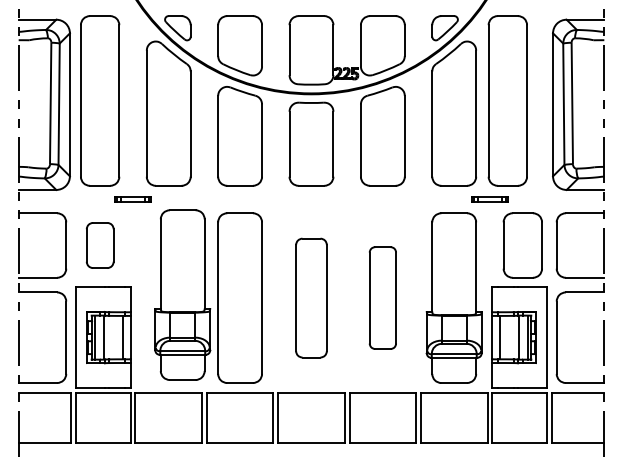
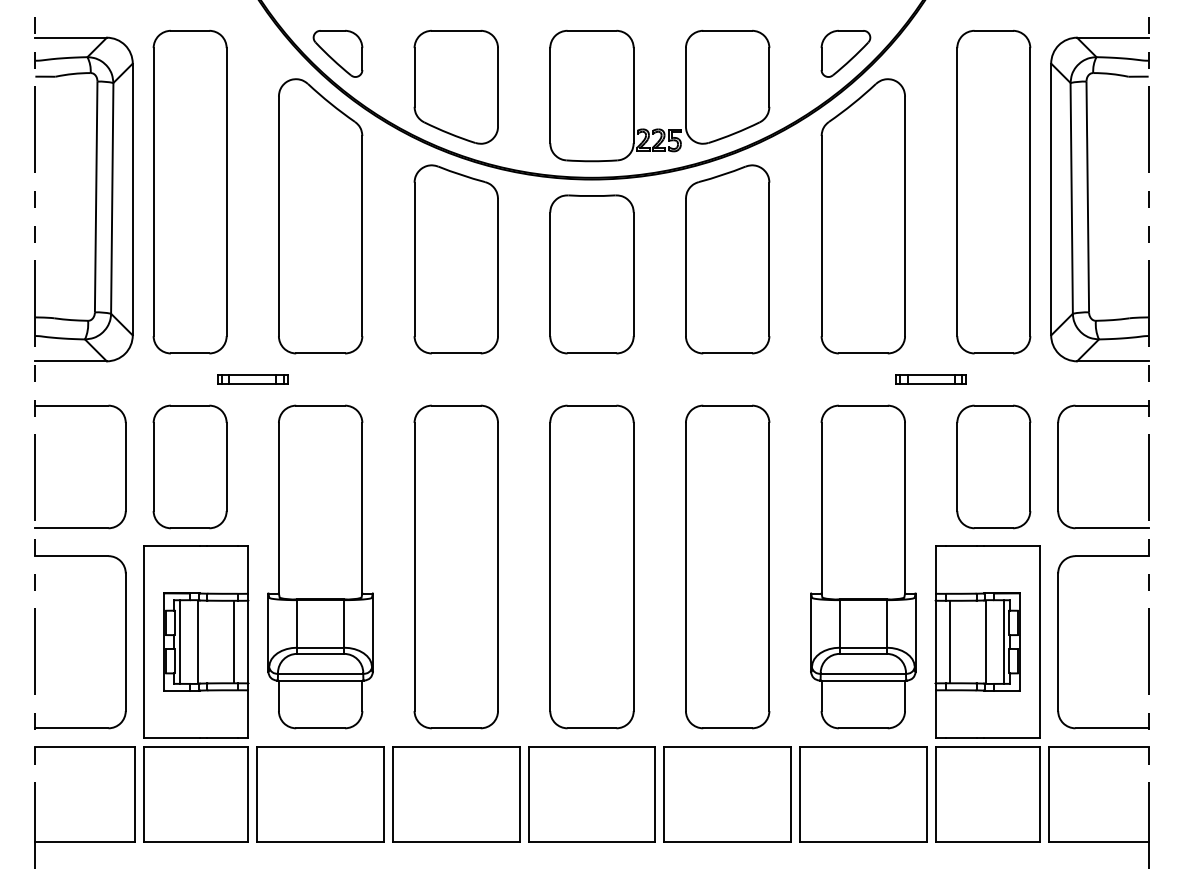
part: (507, 100) -> (993, 191), moved
part: (100, 245) -> (190, 466), size x1.43
part: (182, 294) -> (320, 565), moved
part: (311, 297) -> (592, 565), size x1.43
part: (382, 297) -> (726, 565), size x1.67

